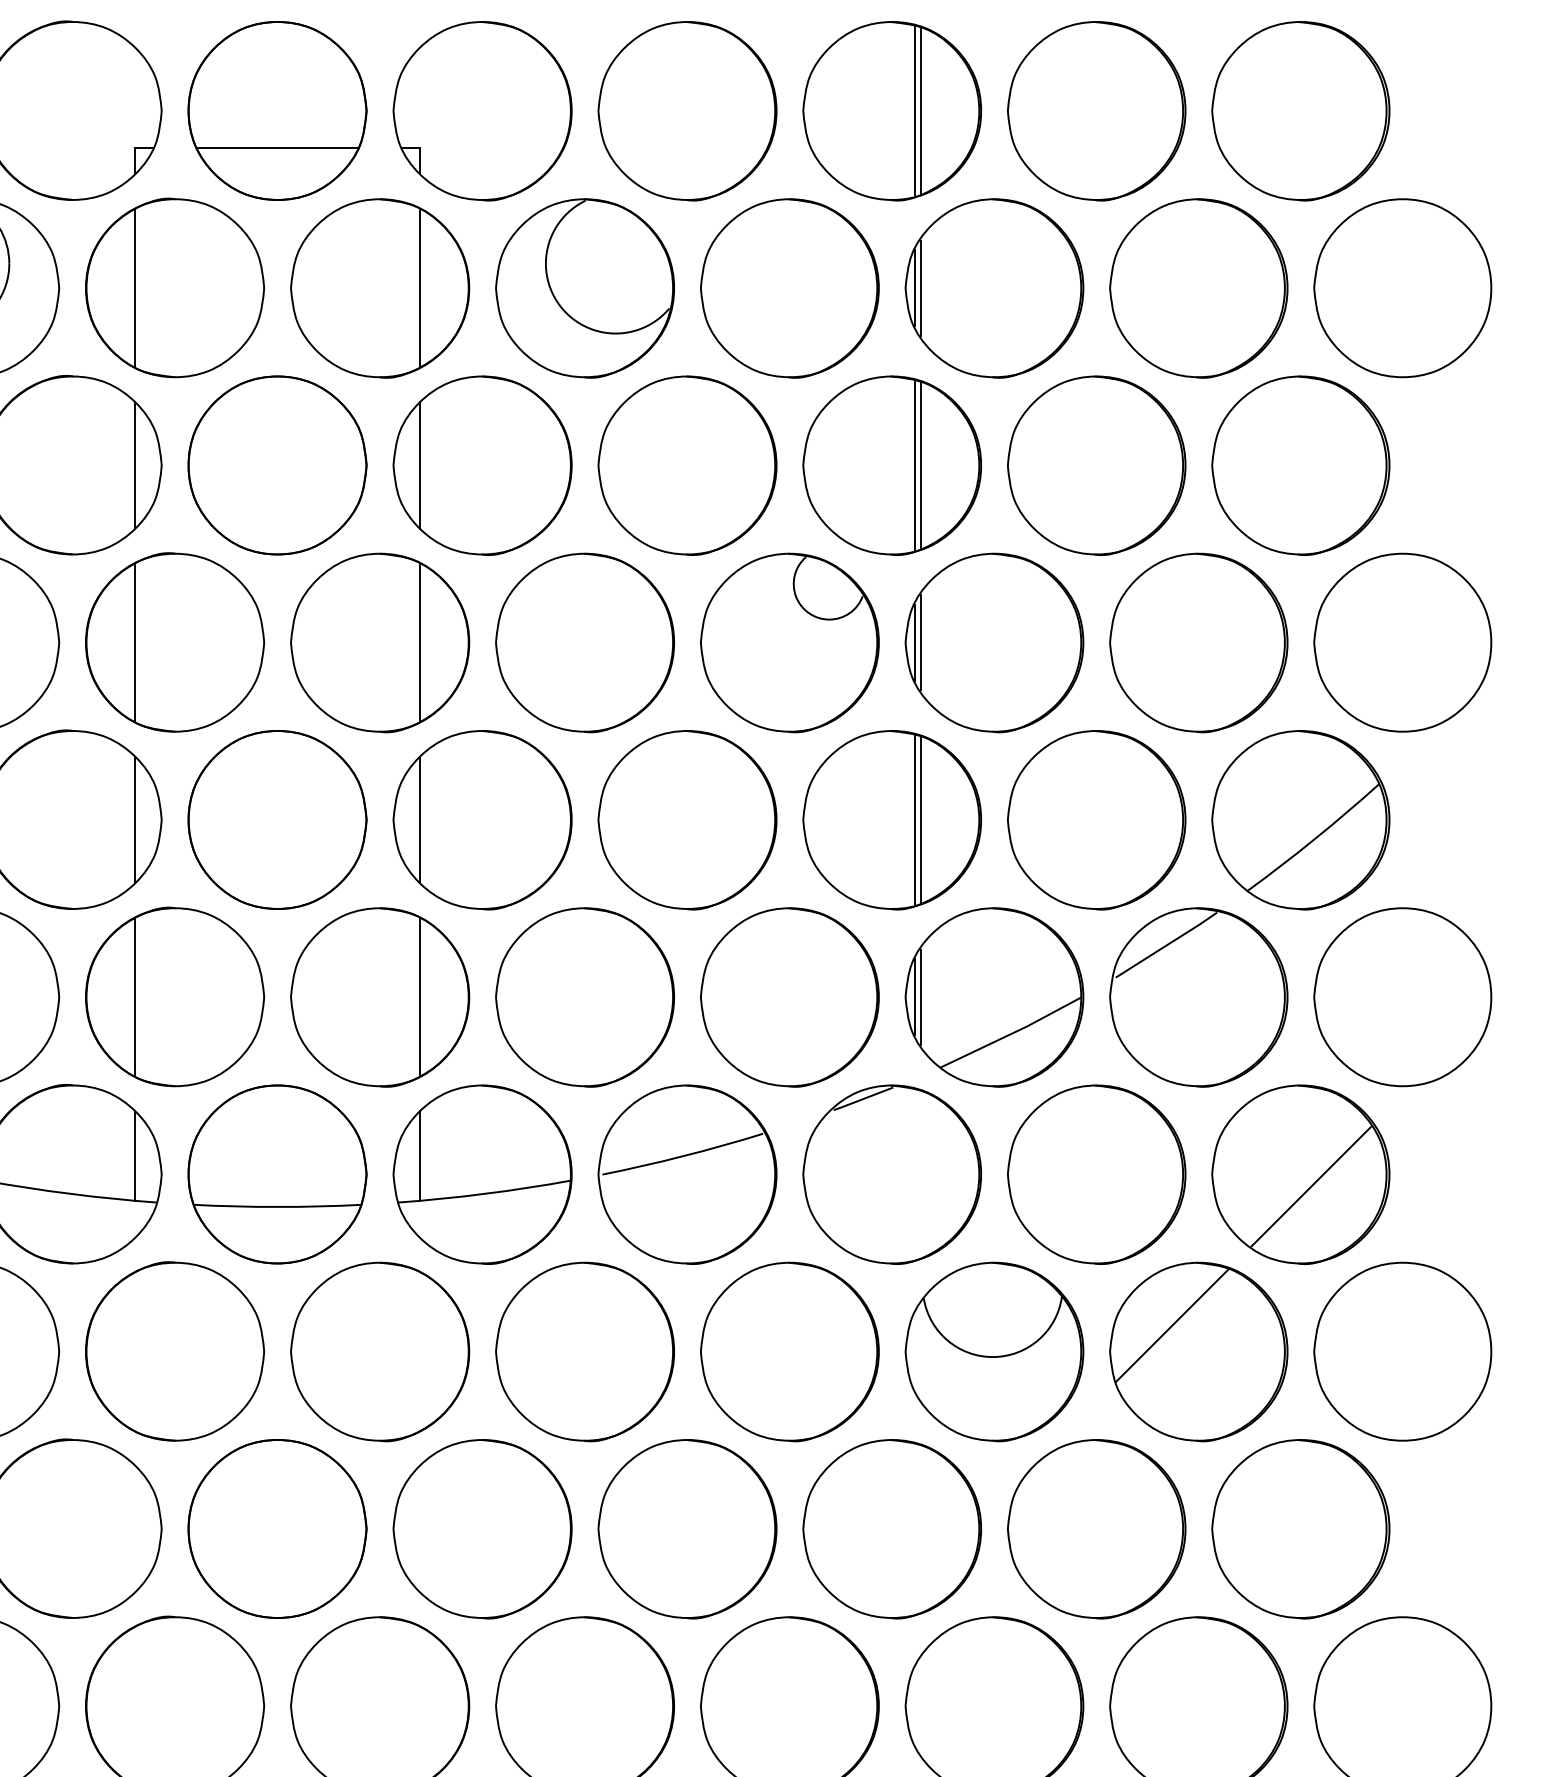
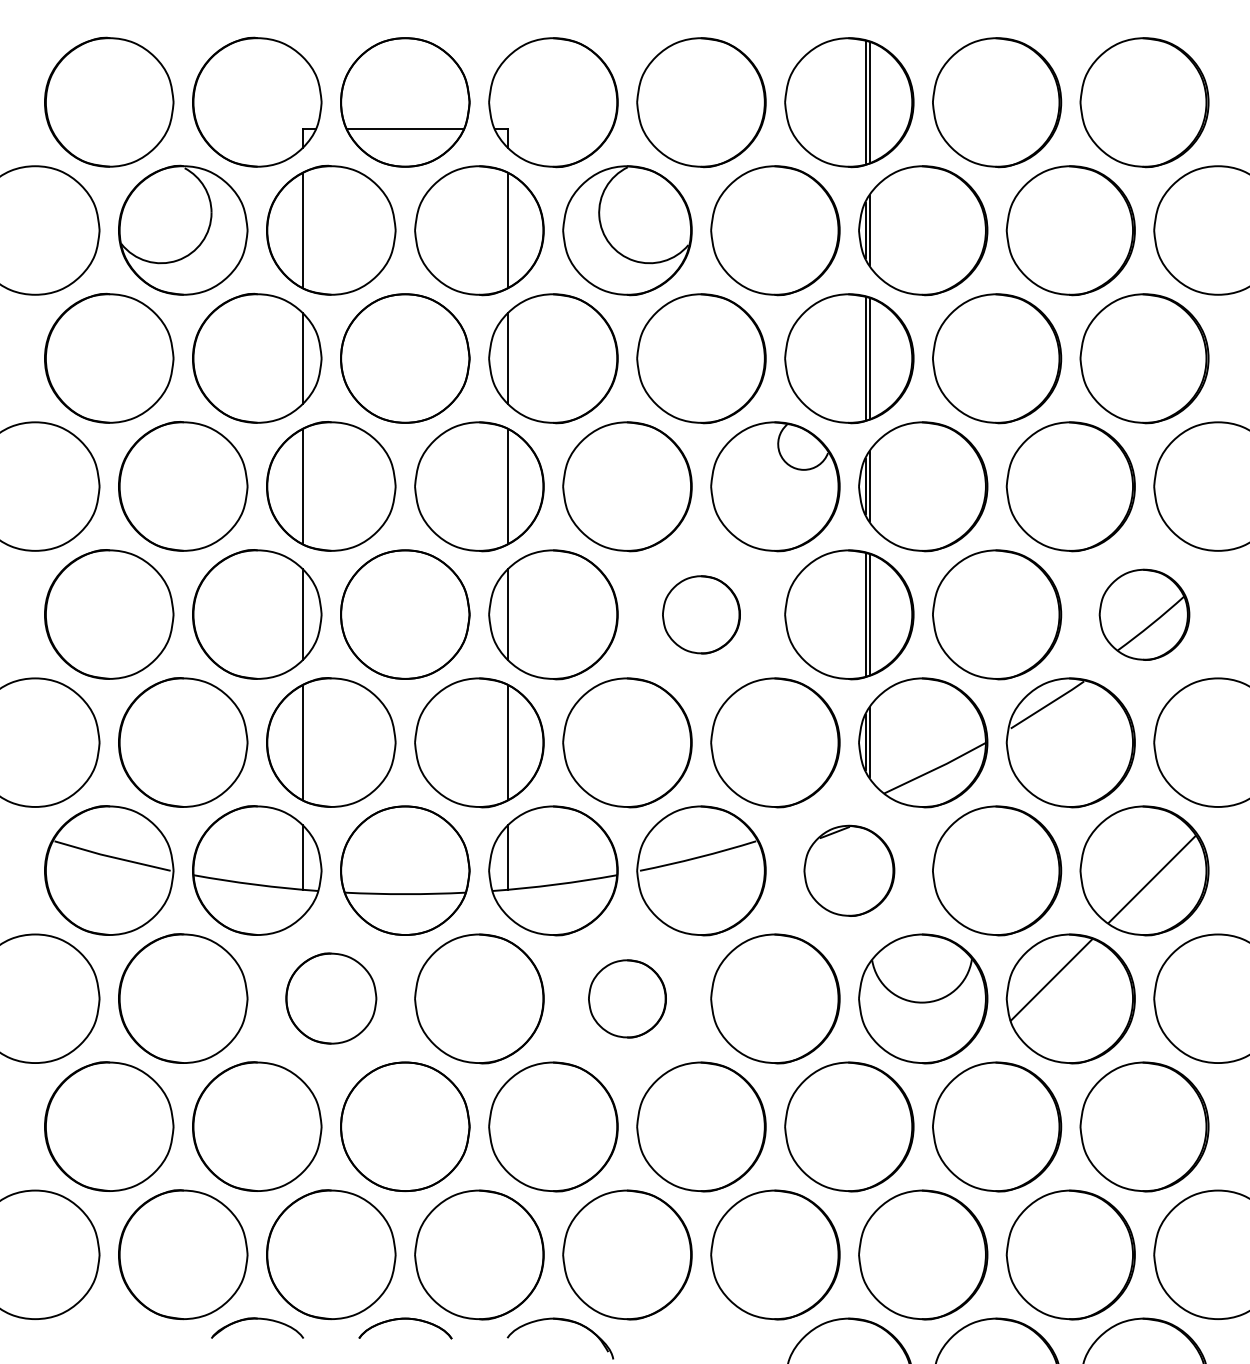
part: (687, 819) -> (701, 614), size x0.6
part: (1300, 819) -> (1144, 614), size x0.7
part: (892, 1174) -> (849, 870), size x0.7
part: (175, 1351) -> (331, 998), size x0.7
part: (585, 1351) -> (627, 998), size x0.6

